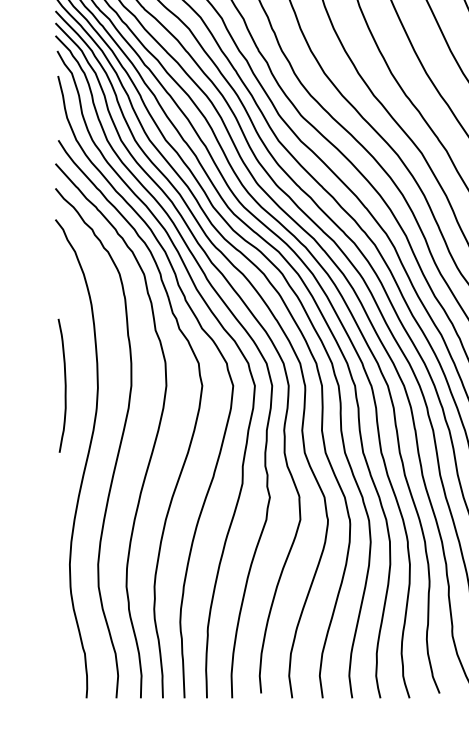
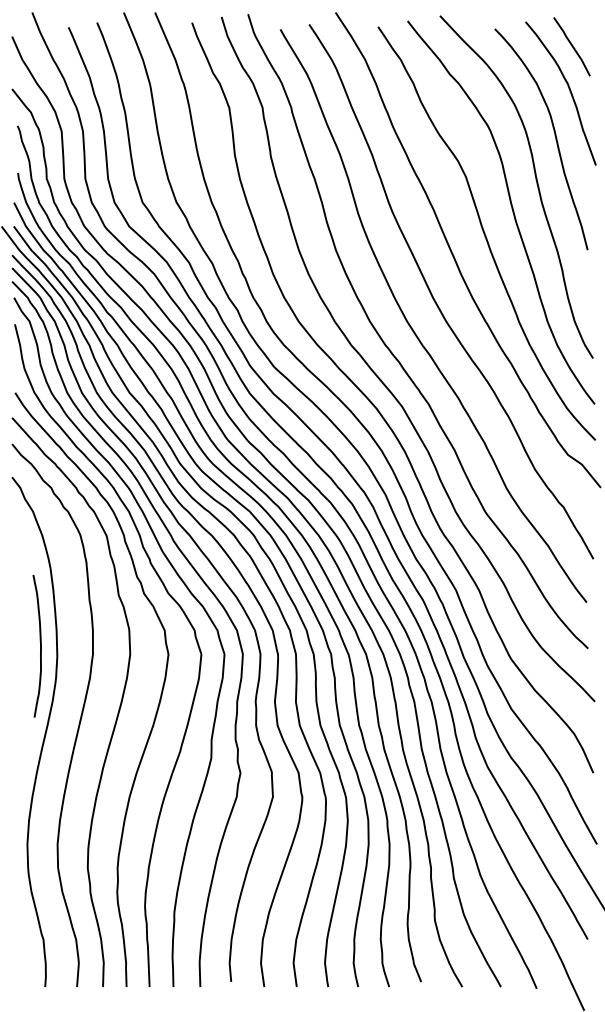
curve: (65, 386) -> (40, 646), moved

